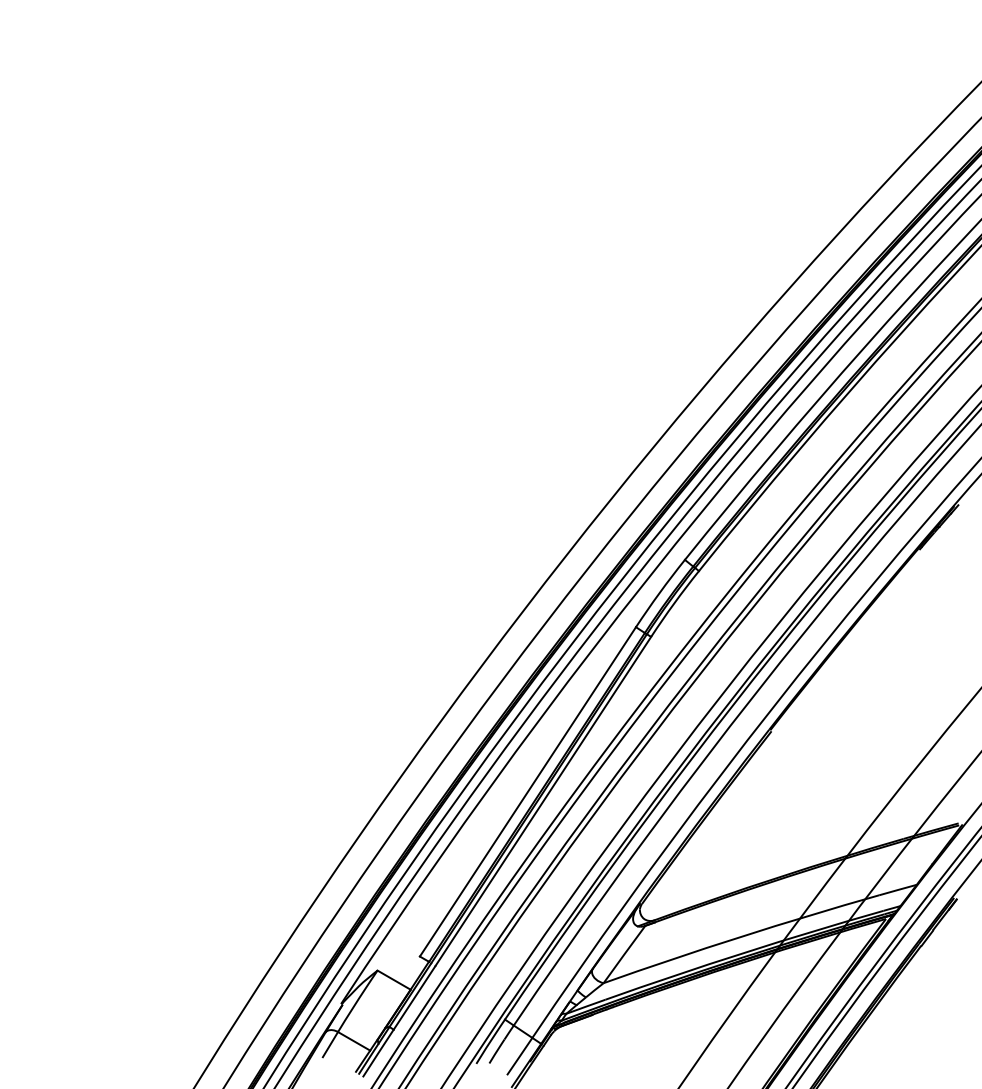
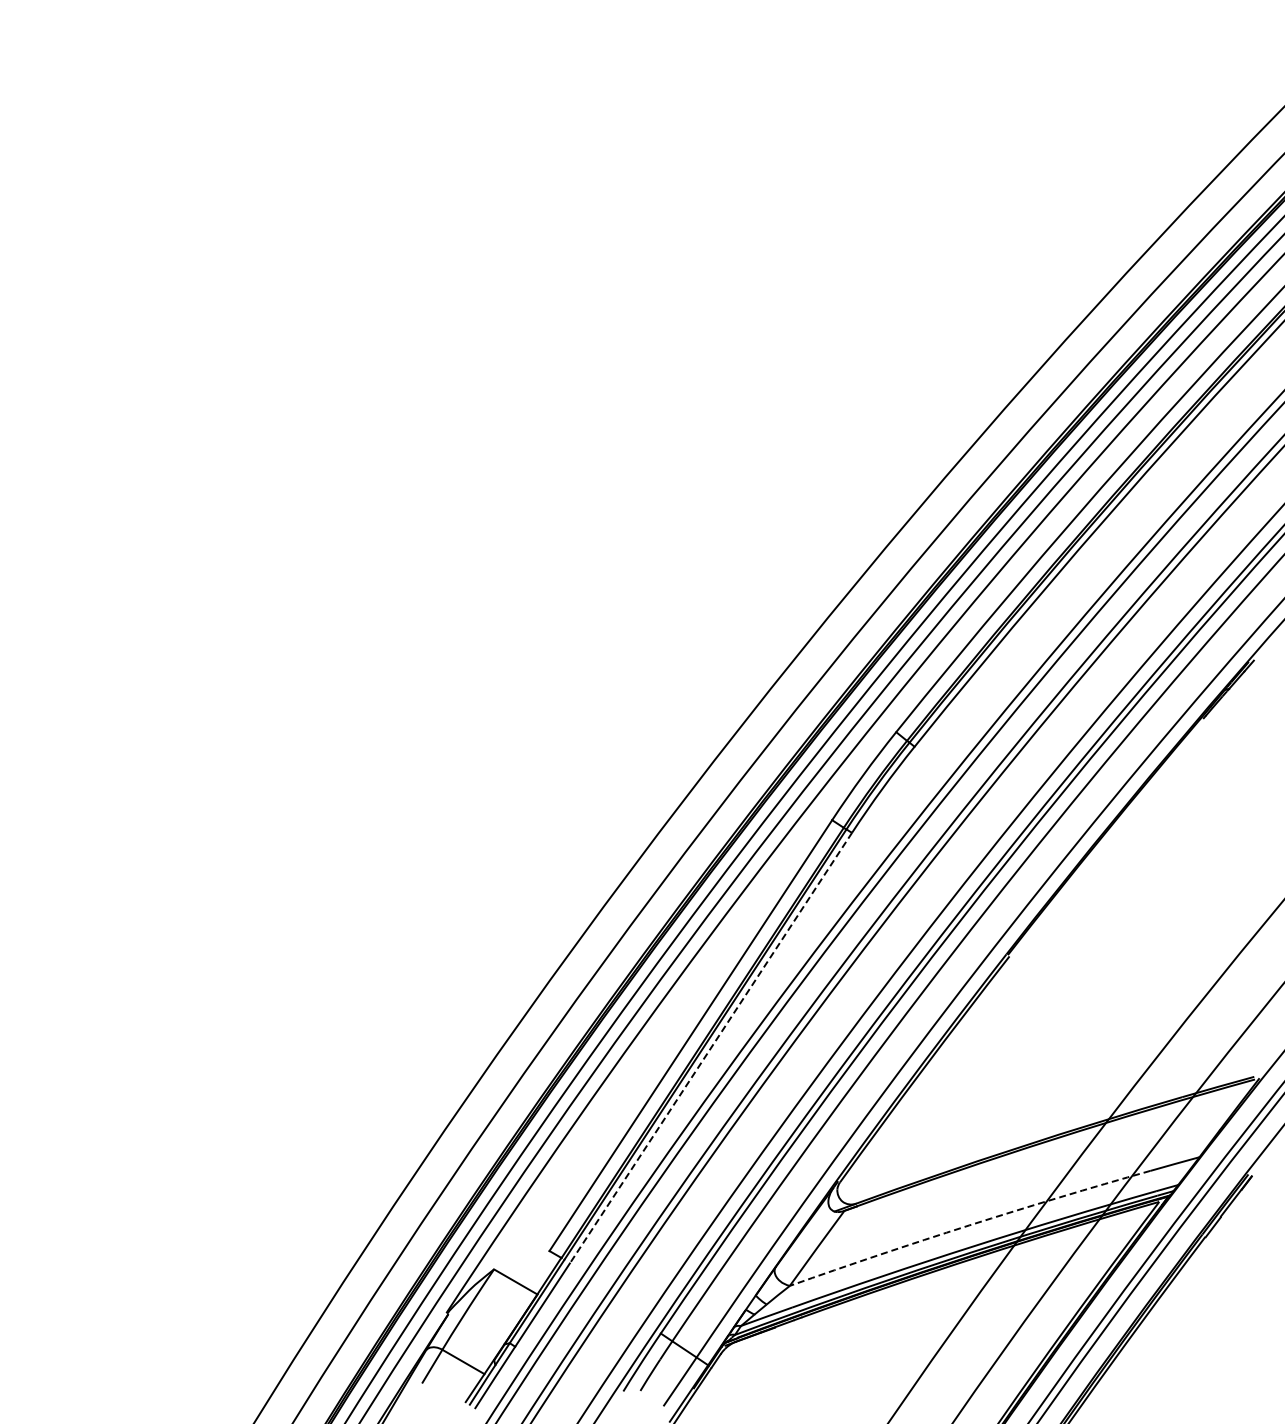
line: (542, 801) -> (710, 1048), solid -> dashed
arc: (740, 937) -> (969, 1225), solid -> dashed

